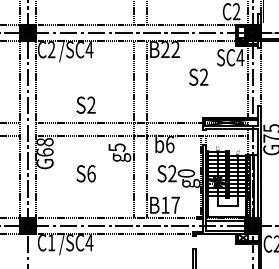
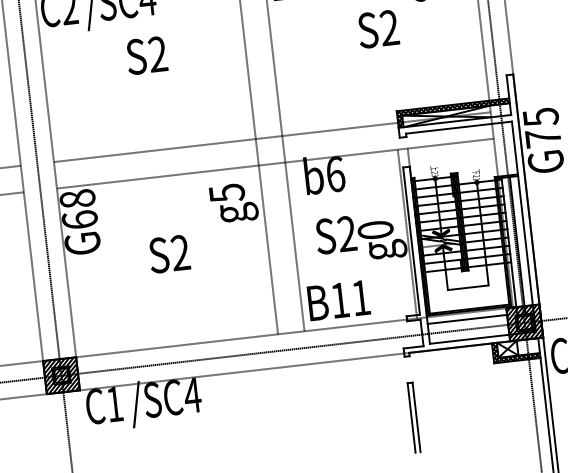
text: (85, 104) -> (145, 54), moved
text: (91, 173) -> (180, 252), S6 -> S2
text: (175, 204) -> (360, 296), B17 -> B11

